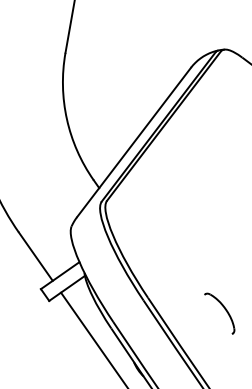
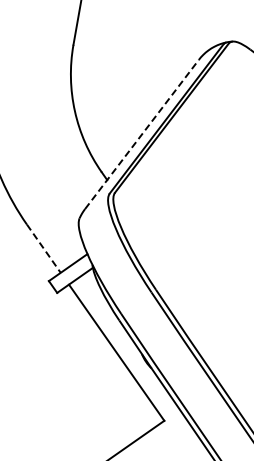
line: (134, 142) -> (142, 134), solid -> dashed
line: (36, 257) -> (44, 249), solid -> dashed
part: (224, 309) -> (232, 301), removed

